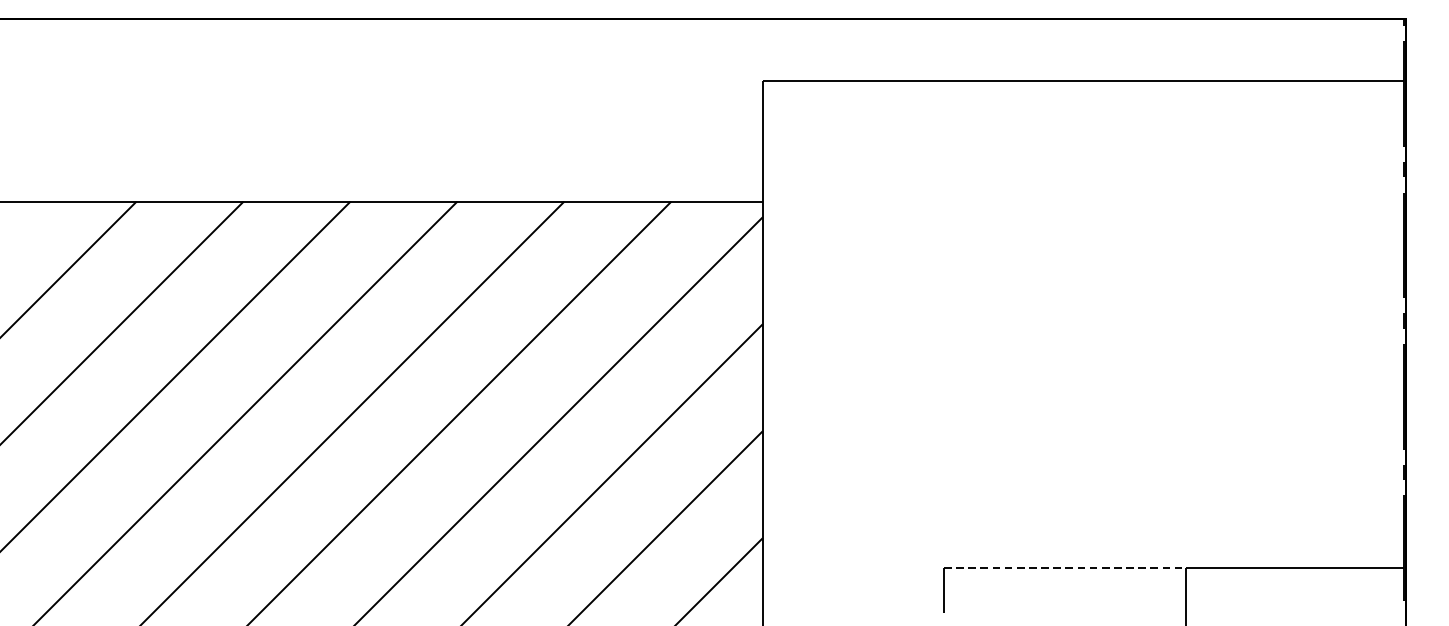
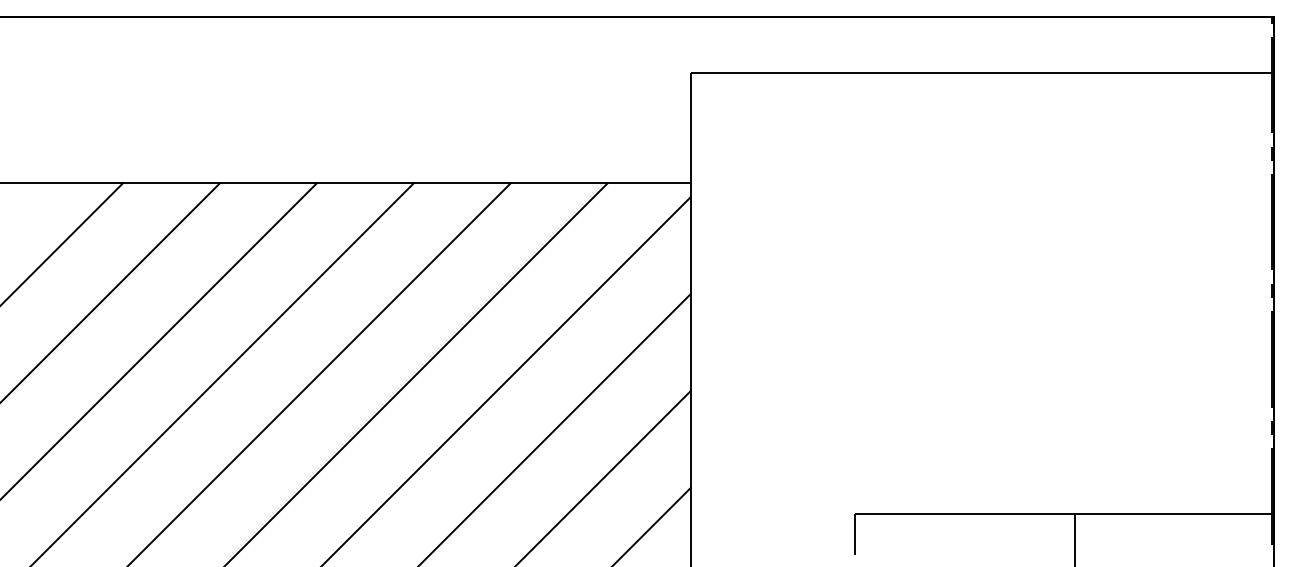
line: (1065, 567) -> (965, 514), dashed -> solid

